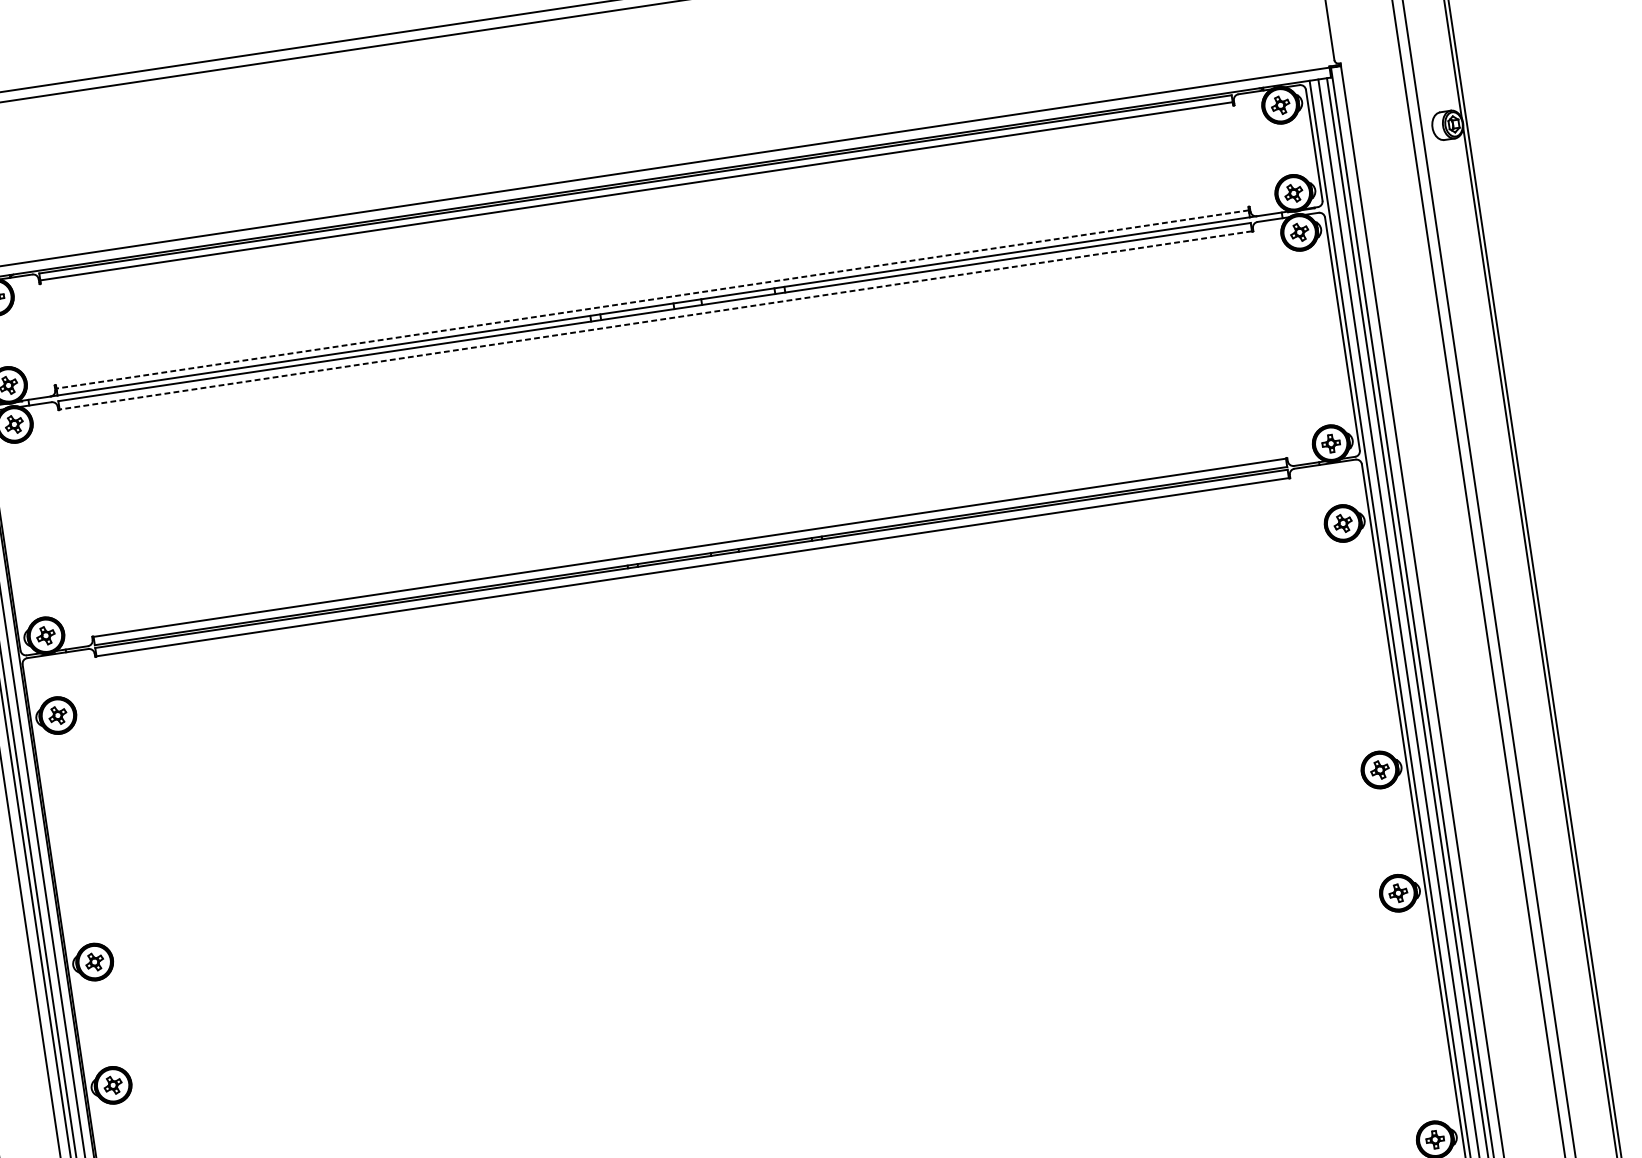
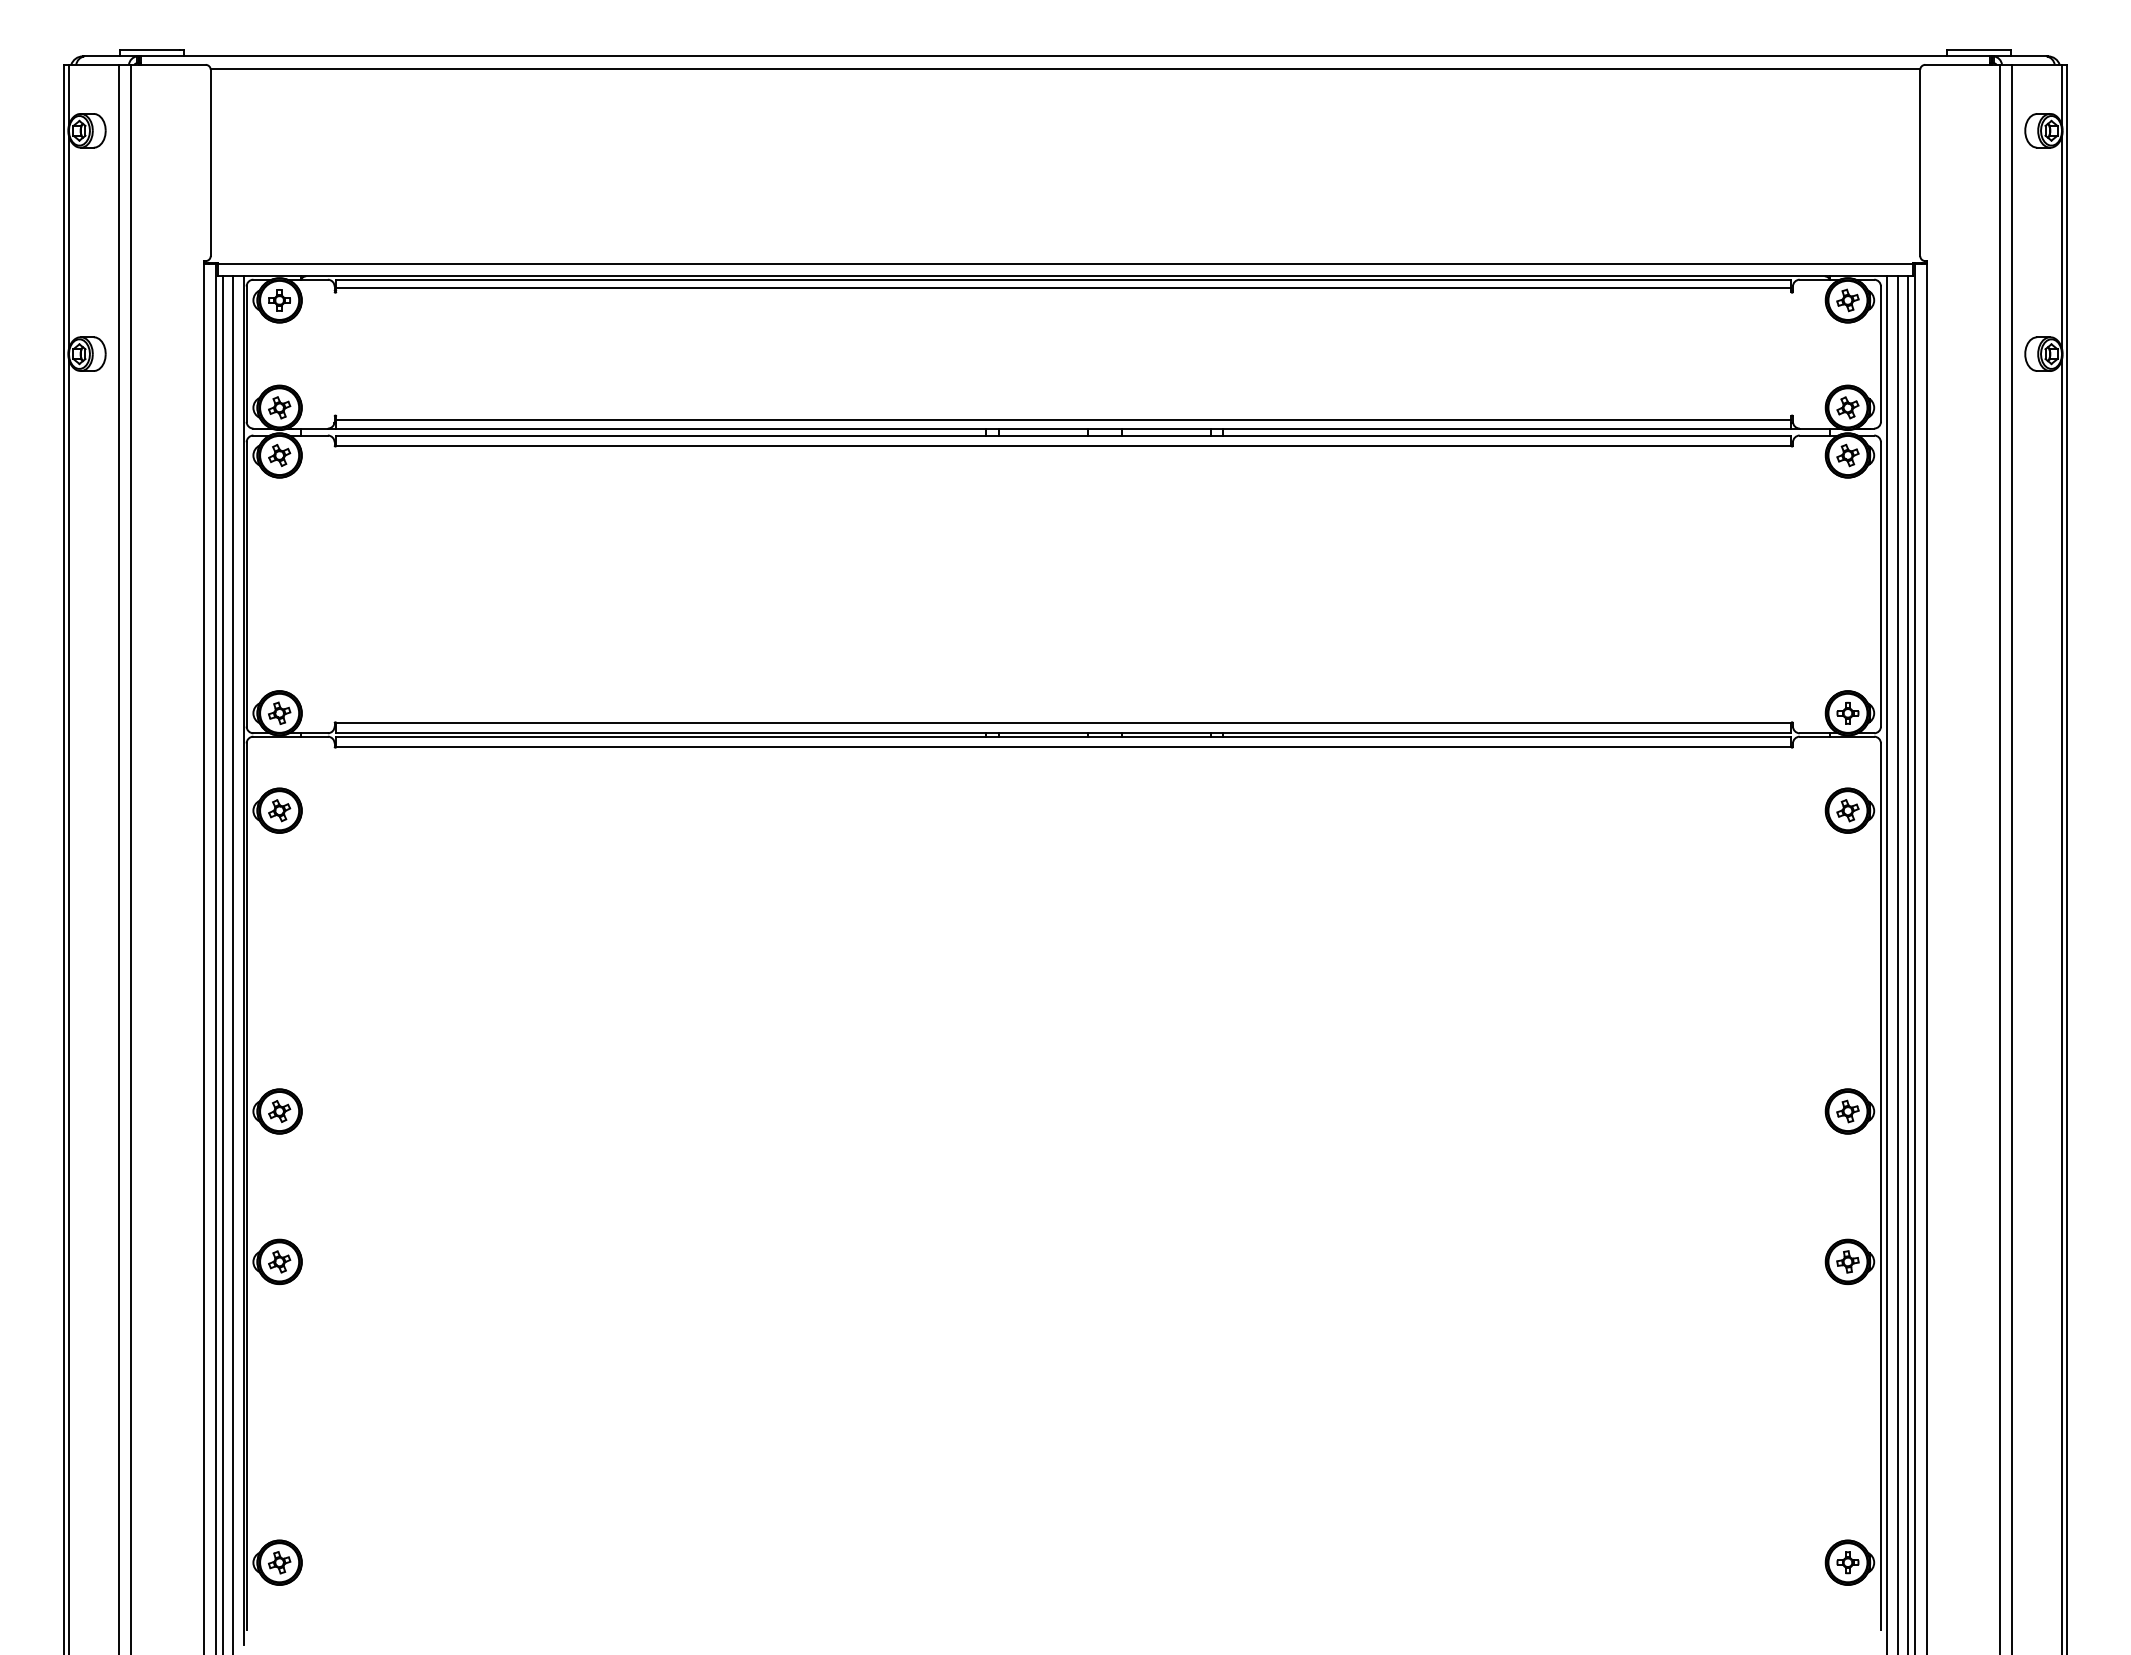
line: (652, 299) -> (1063, 420), dashed -> solid
line: (655, 320) -> (1063, 445), dashed -> solid

